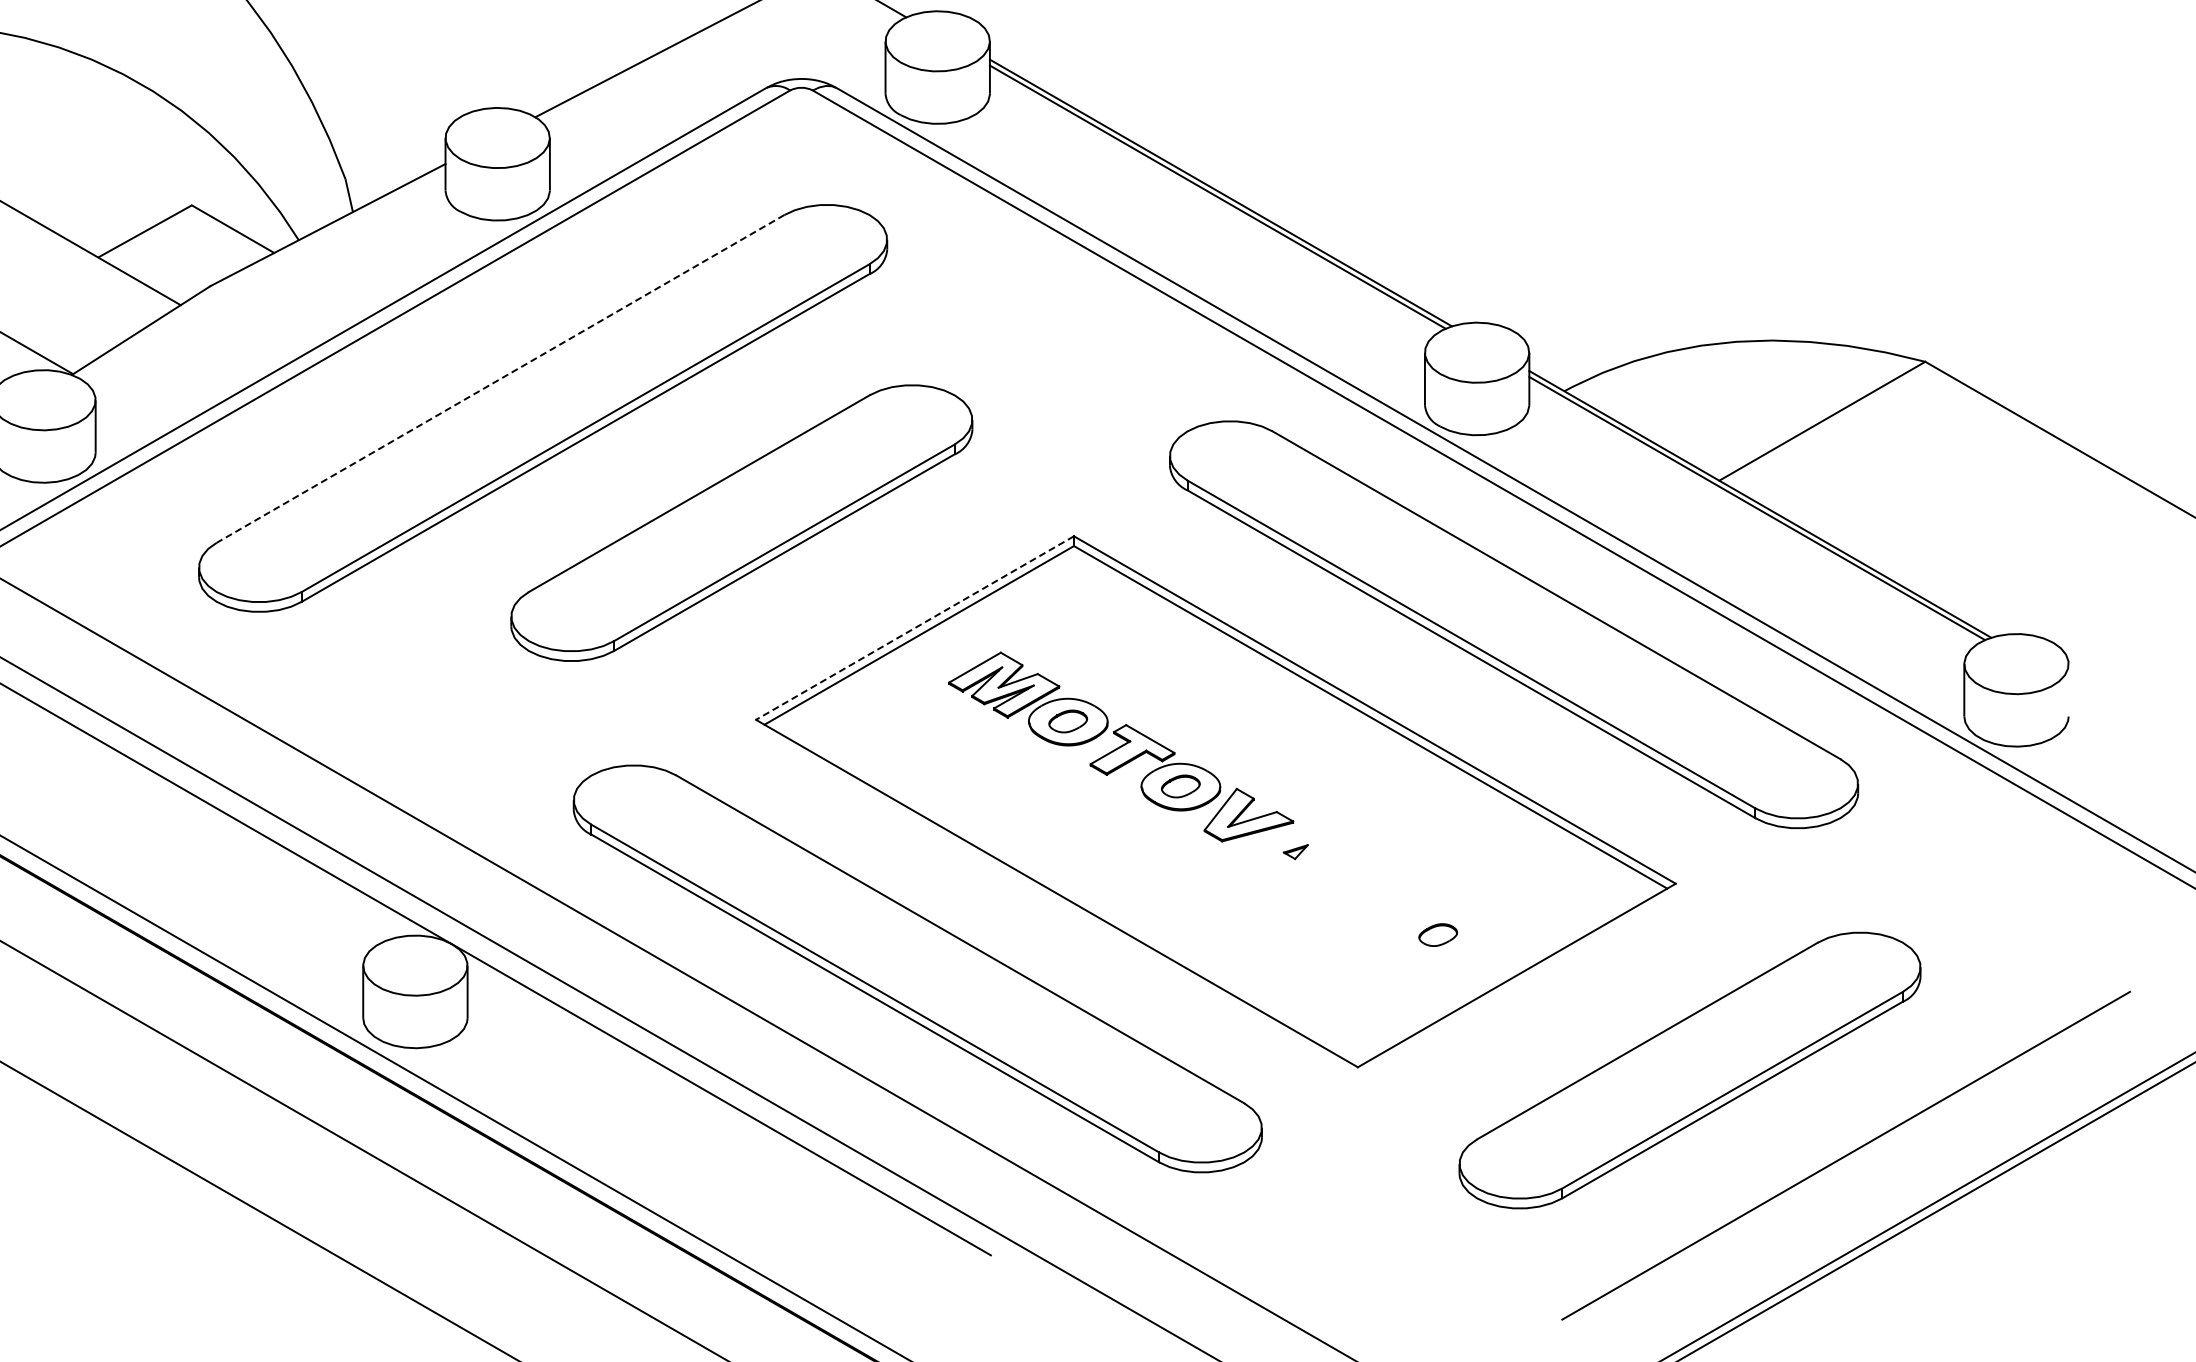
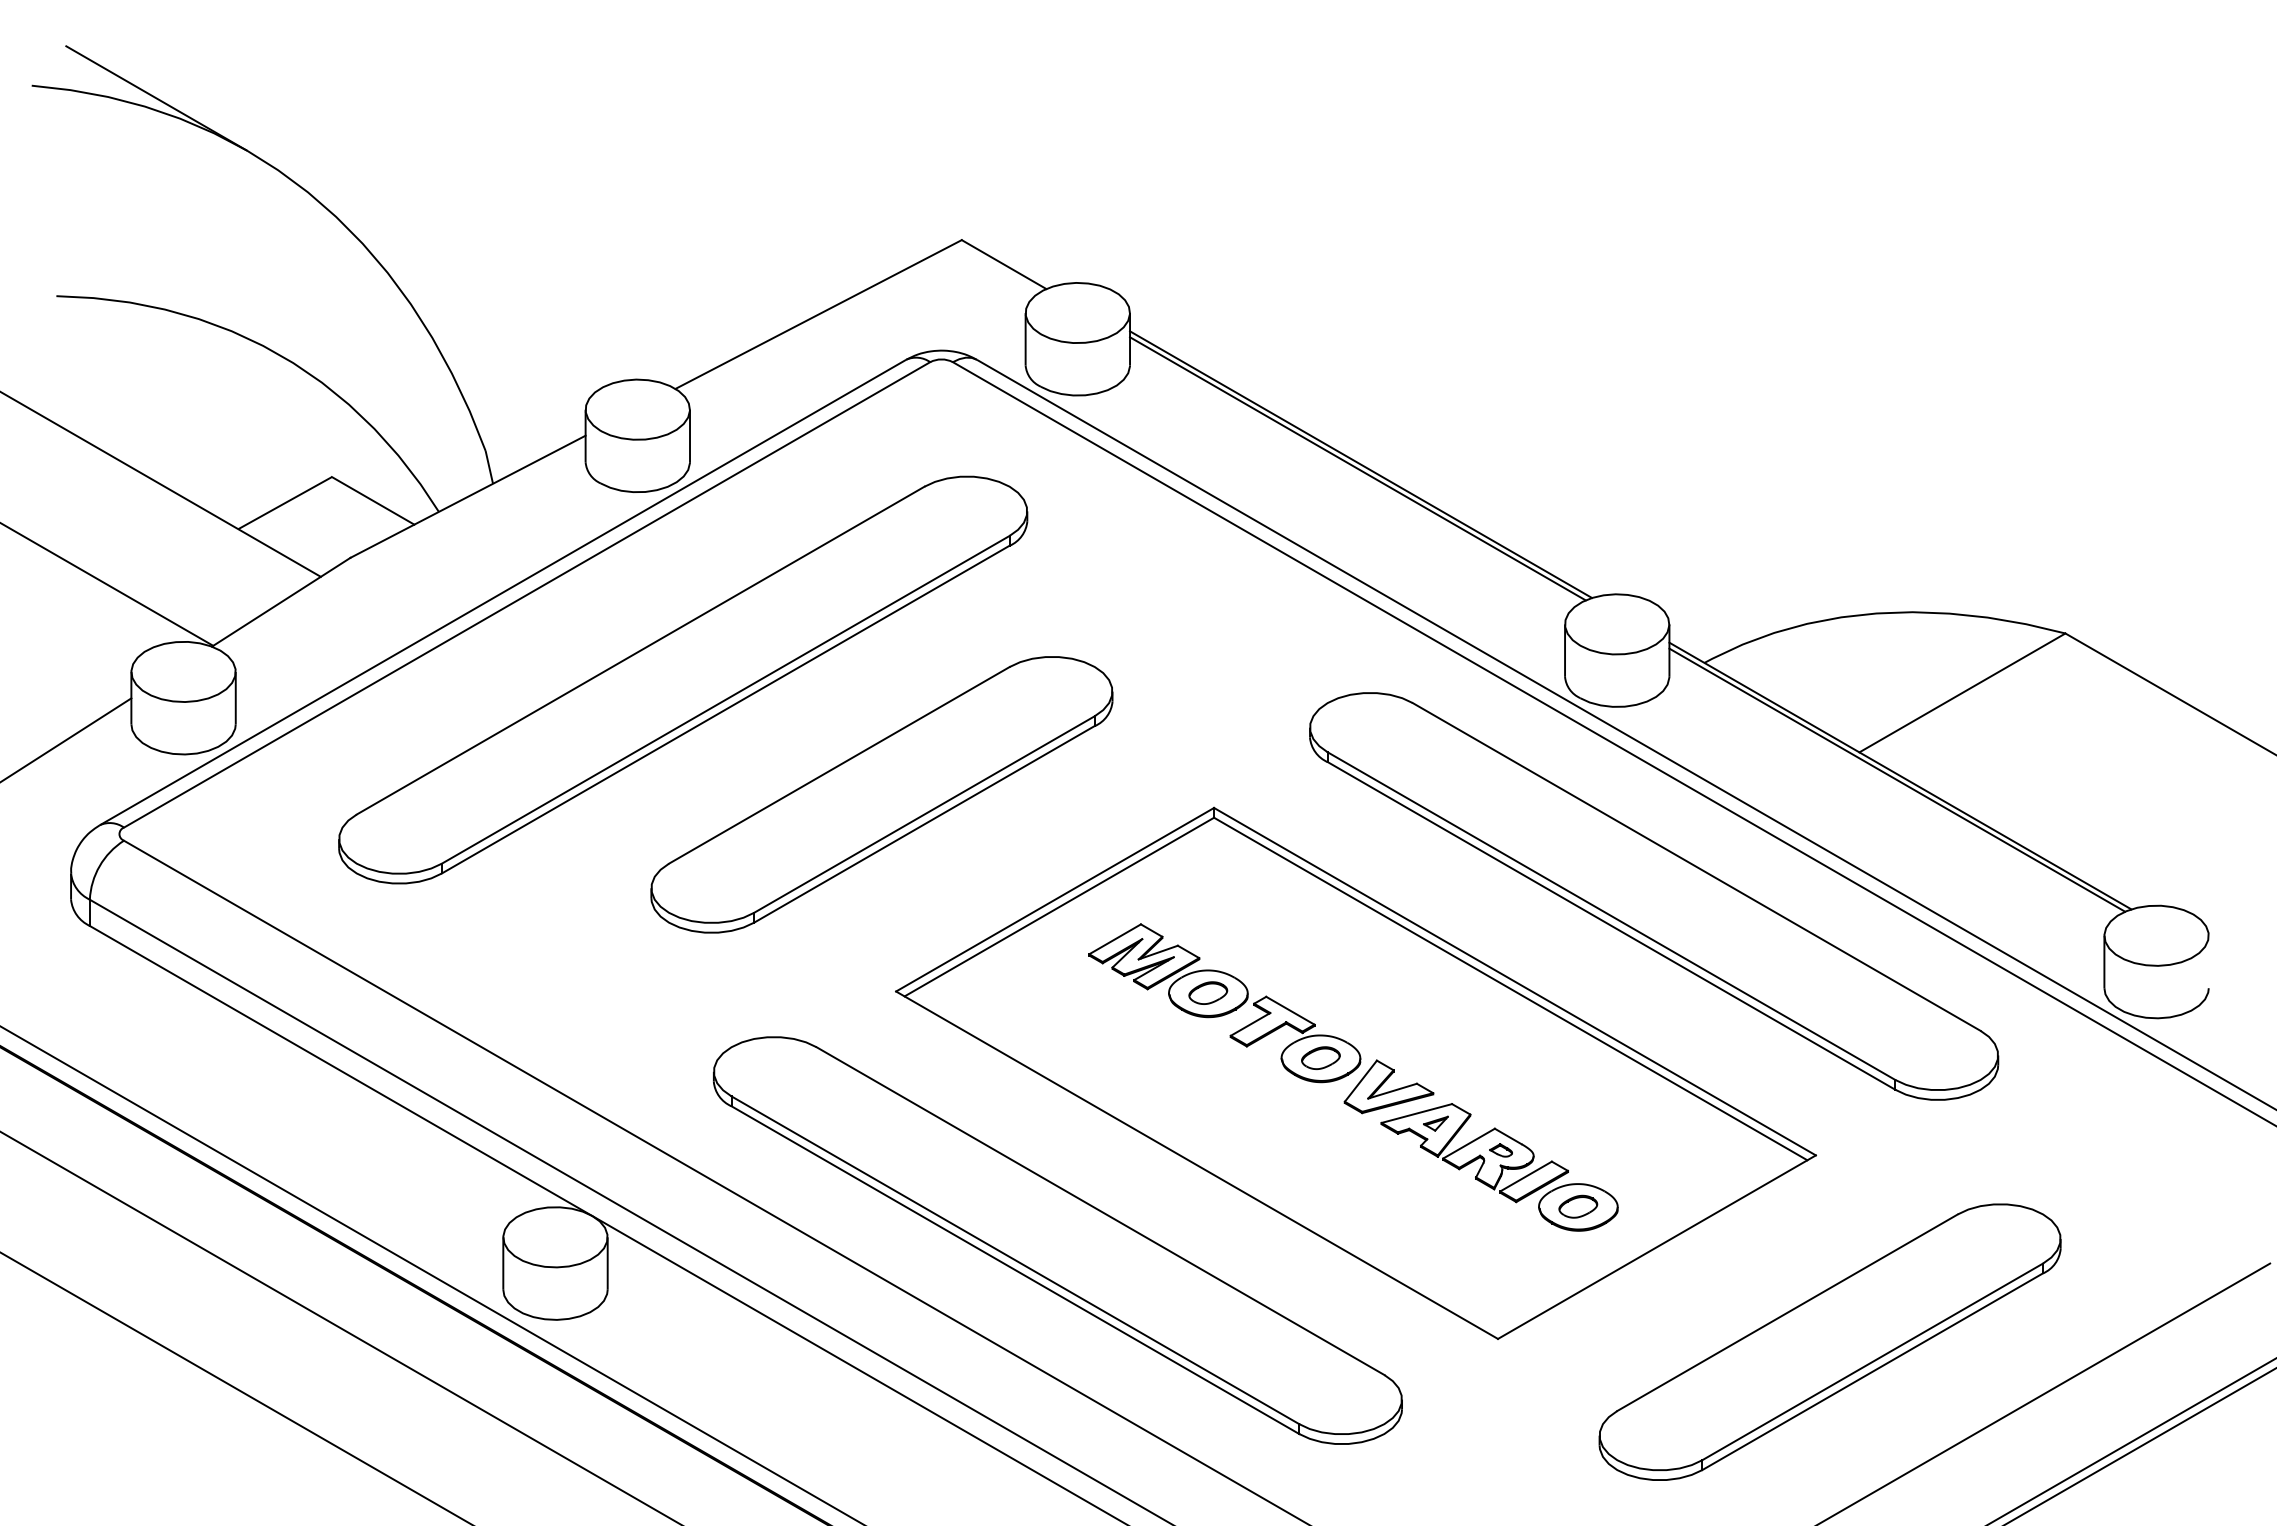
line: (500, 378) -> (640, 650), dashed -> solid
line: (915, 627) -> (1055, 899), dashed -> solid
part: (1359, 895) -> (1499, 1167), added

